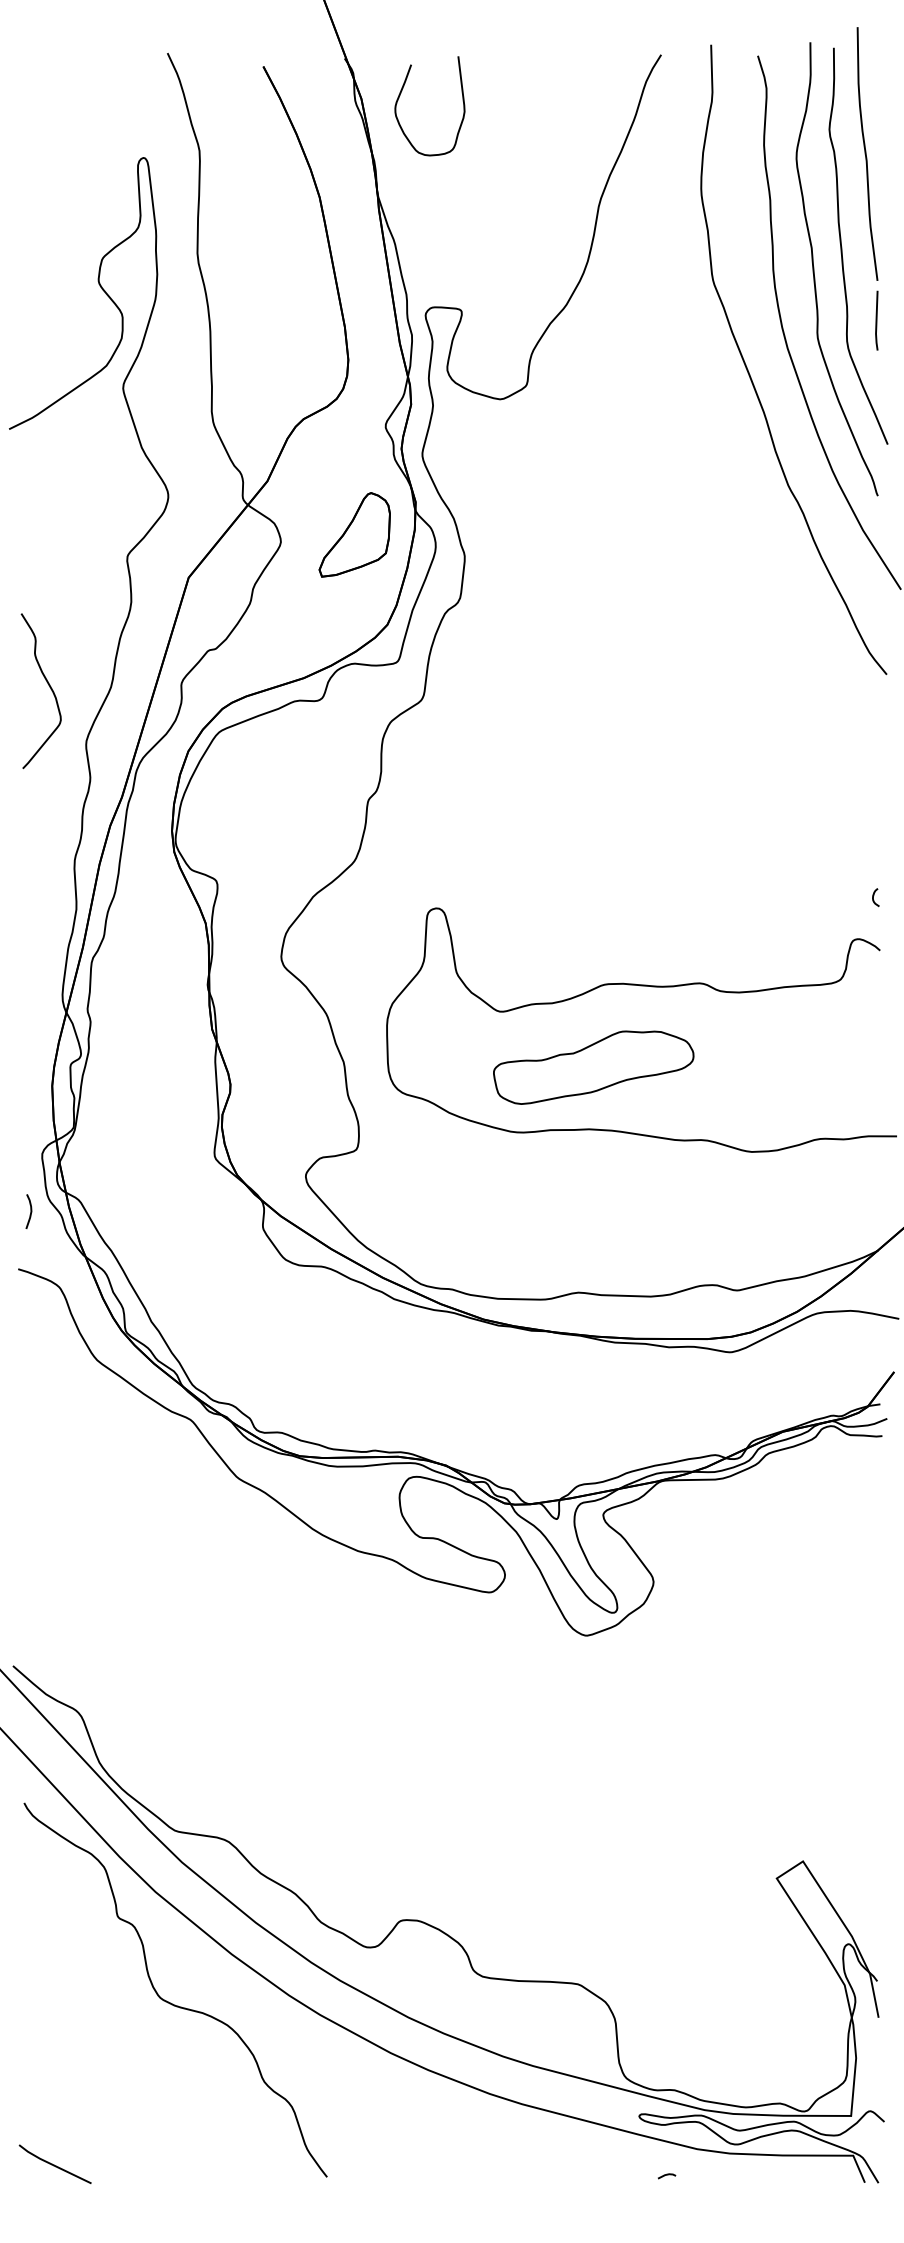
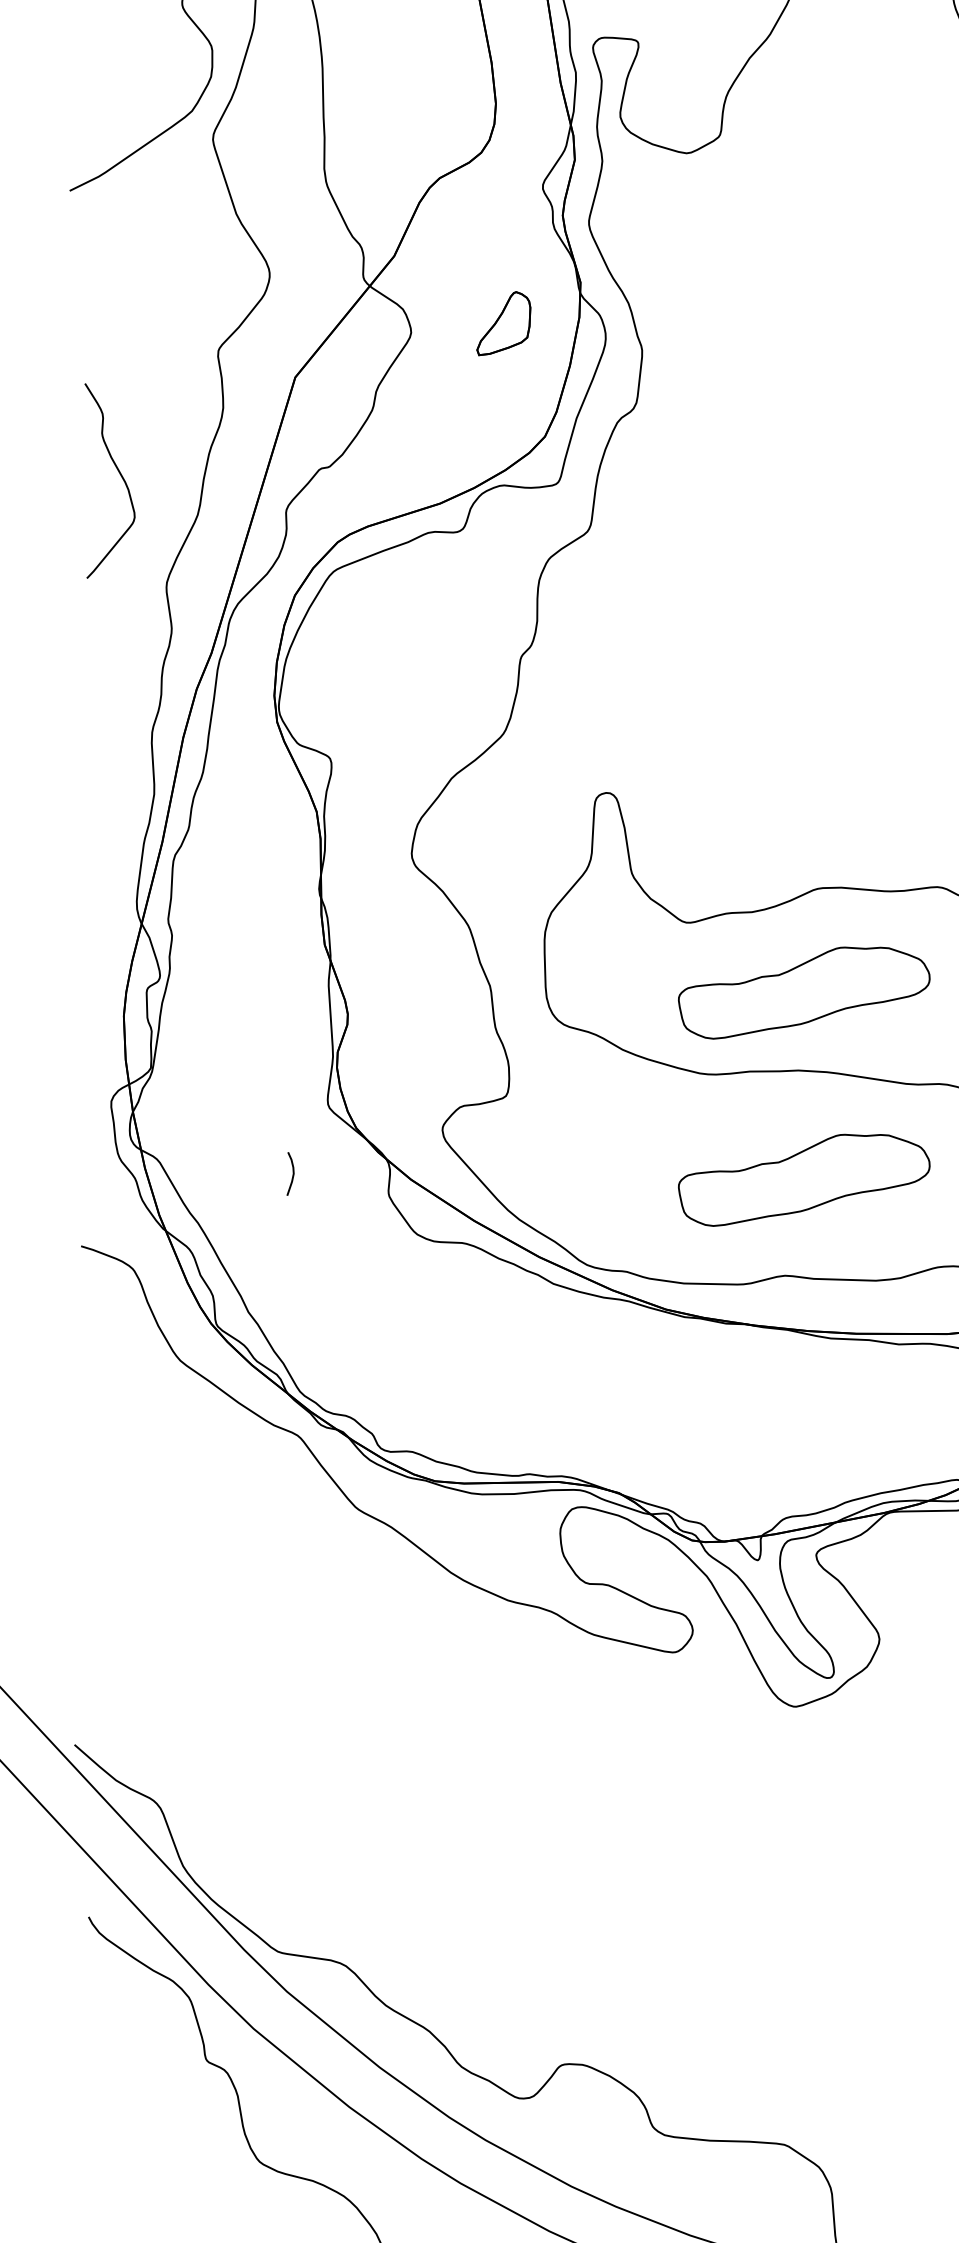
part: (354, 534) -> (503, 323), size x0.6
curve: (49, 687) -> (120, 476), moved
curve: (30, 1211) -> (292, 1173), moved
part: (593, 1216) -> (803, 1180), added

